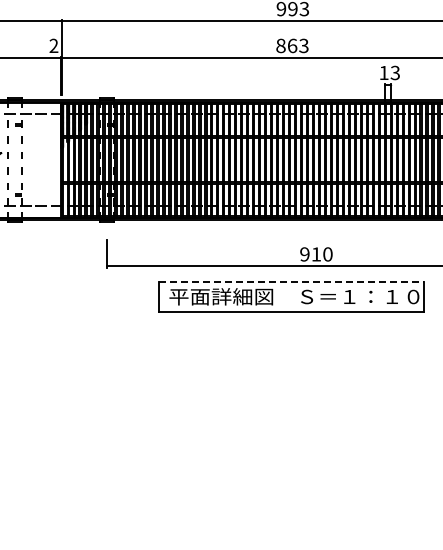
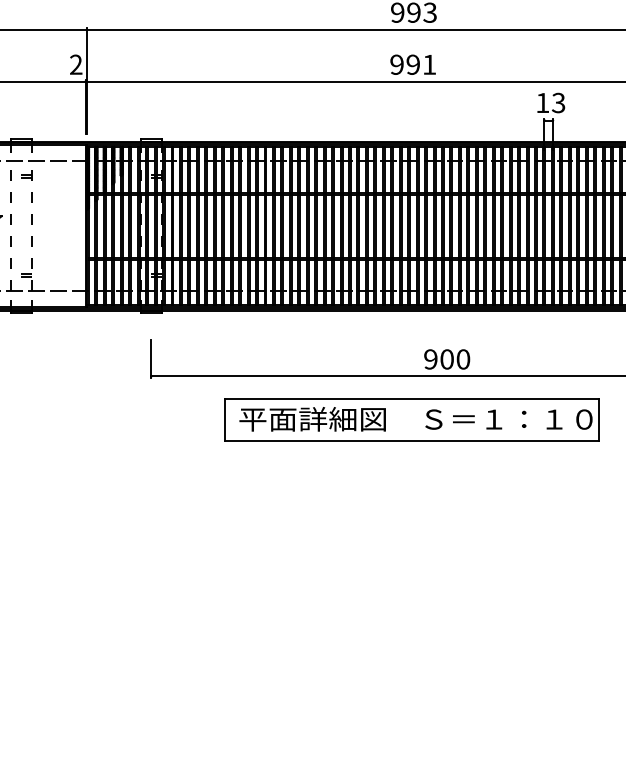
text: (292, 45) -> (413, 64), 863 -> 991
text: (316, 254) -> (447, 359), 910 -> 900
line: (291, 282) -> (411, 399), dashed -> solid

